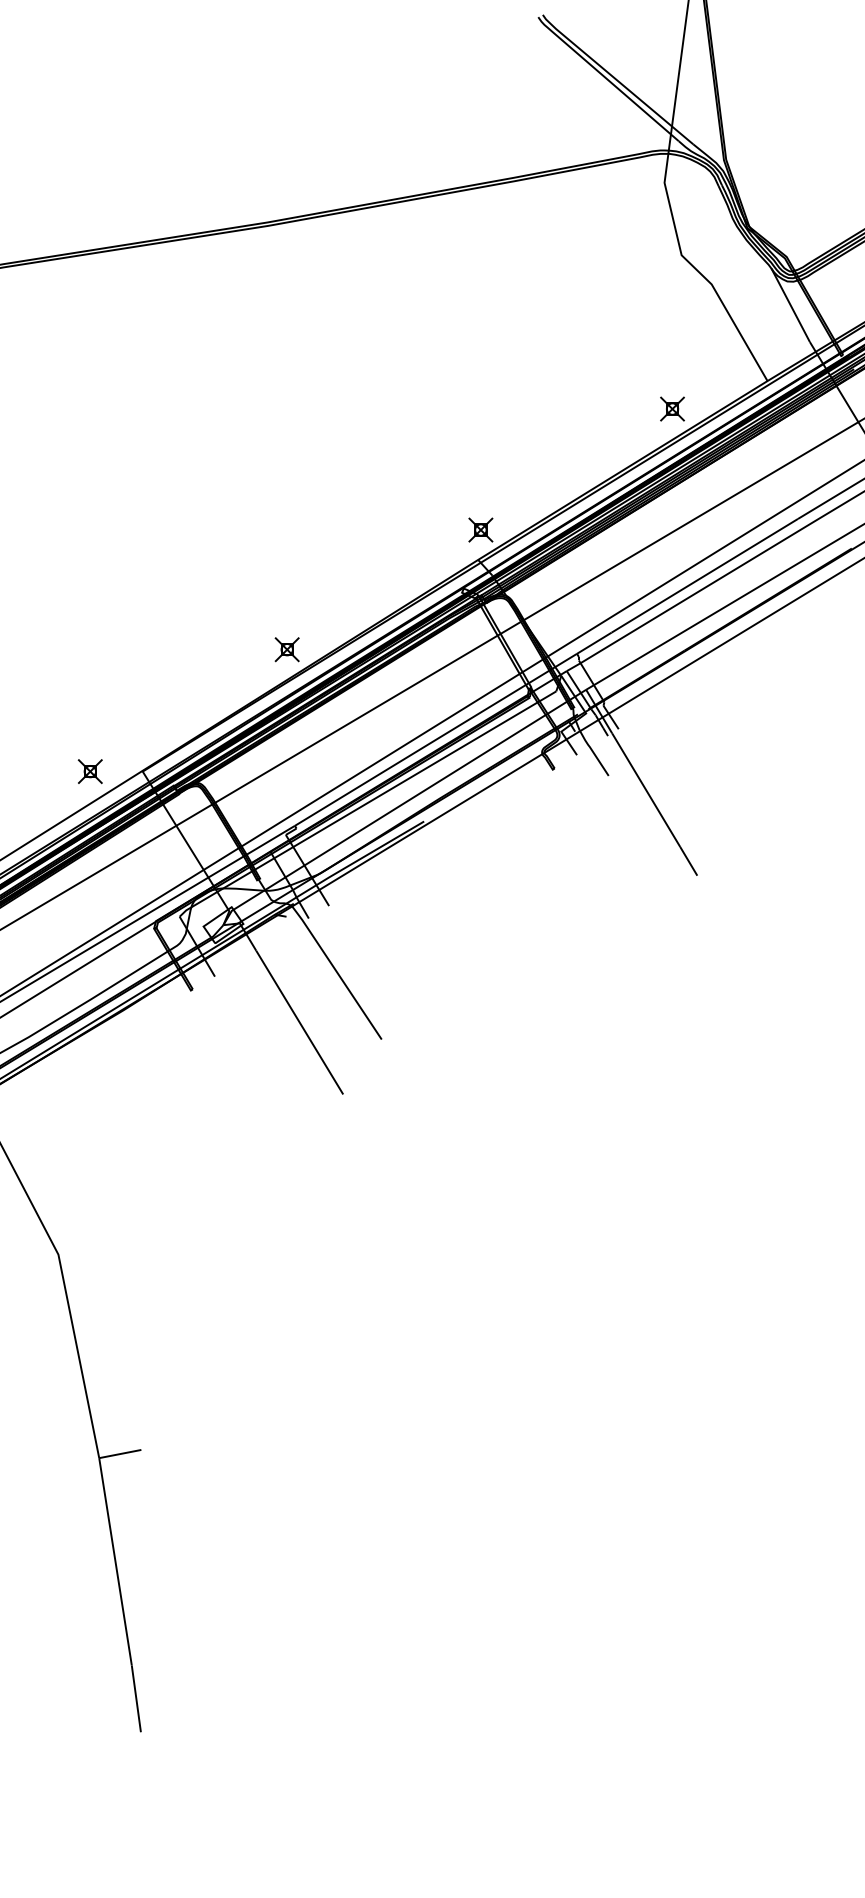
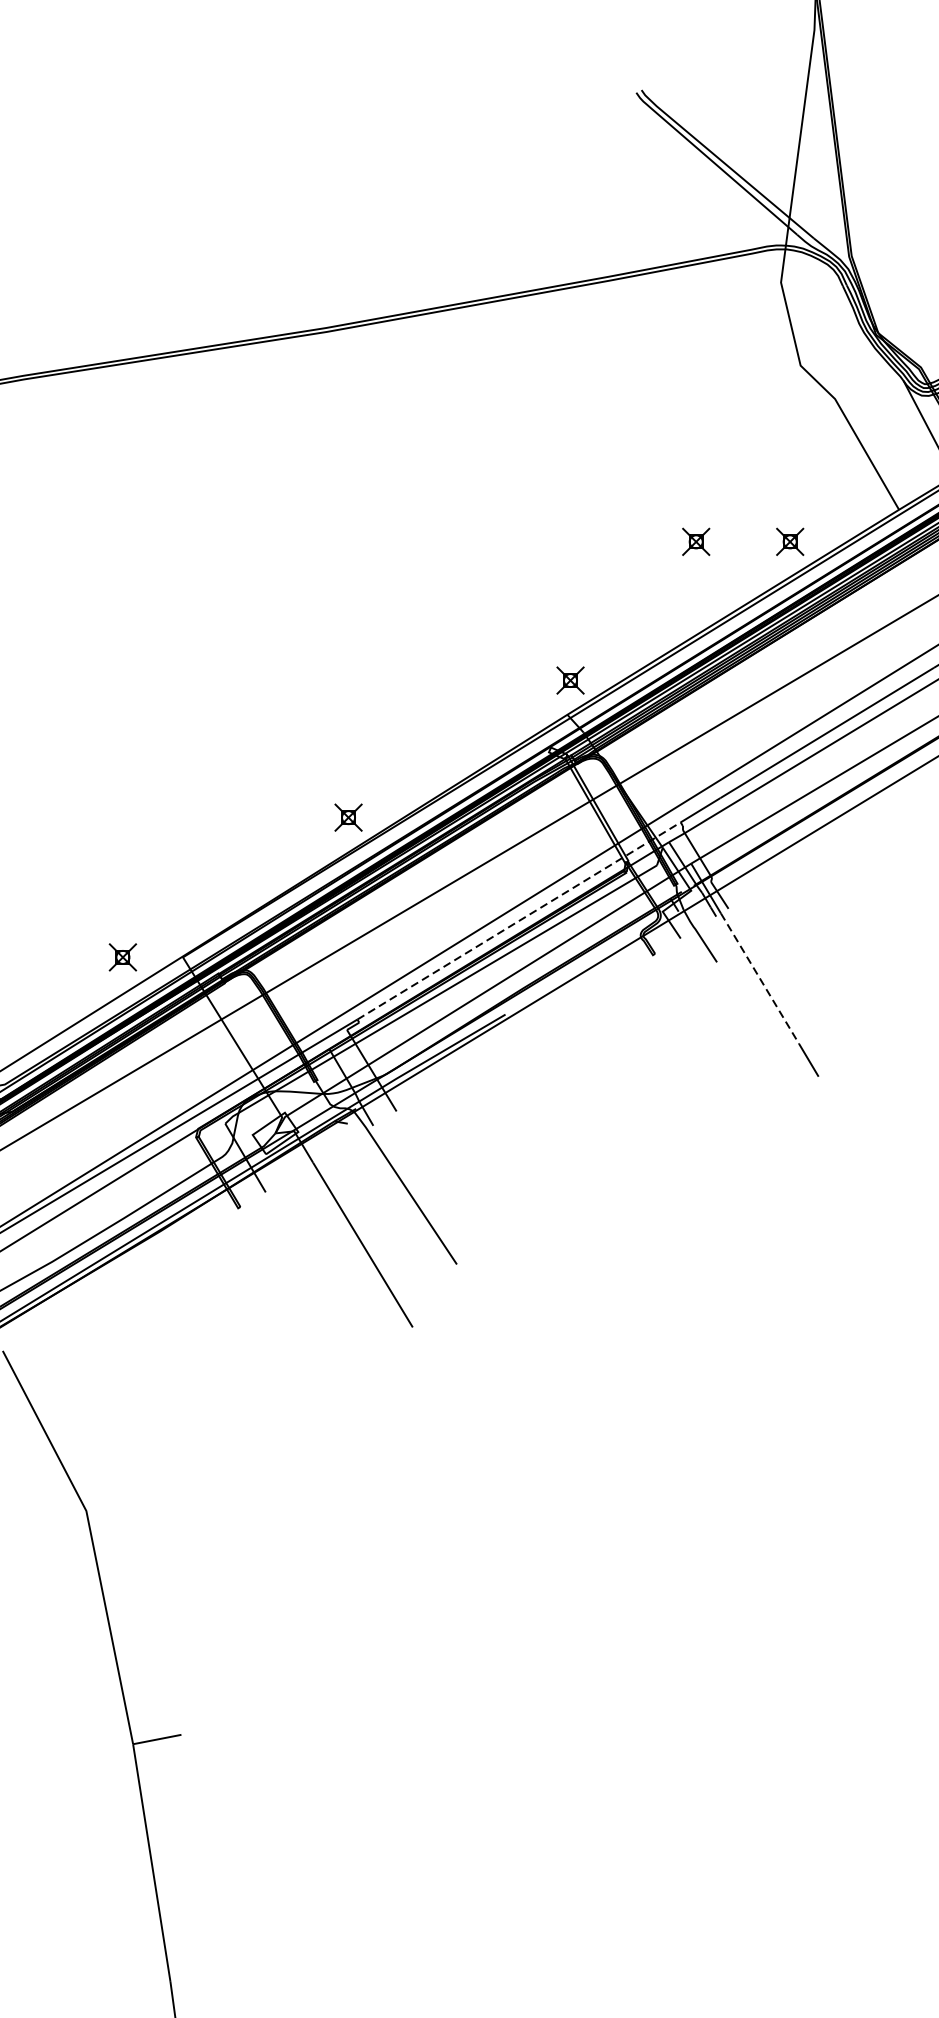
part: (590, 408) -> (696, 541), added
line: (436, 739) -> (519, 920), solid -> dashed
line: (646, 790) -> (760, 979), solid -> dashed

